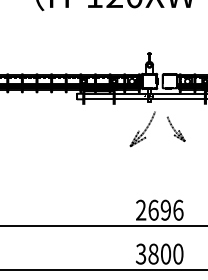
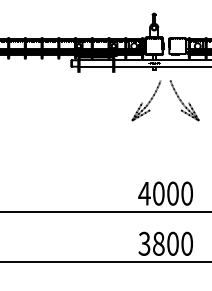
part: (176, 129) -> (185, 101), size x1.43
text: (159, 209) -> (165, 192), 2696 -> 4000

